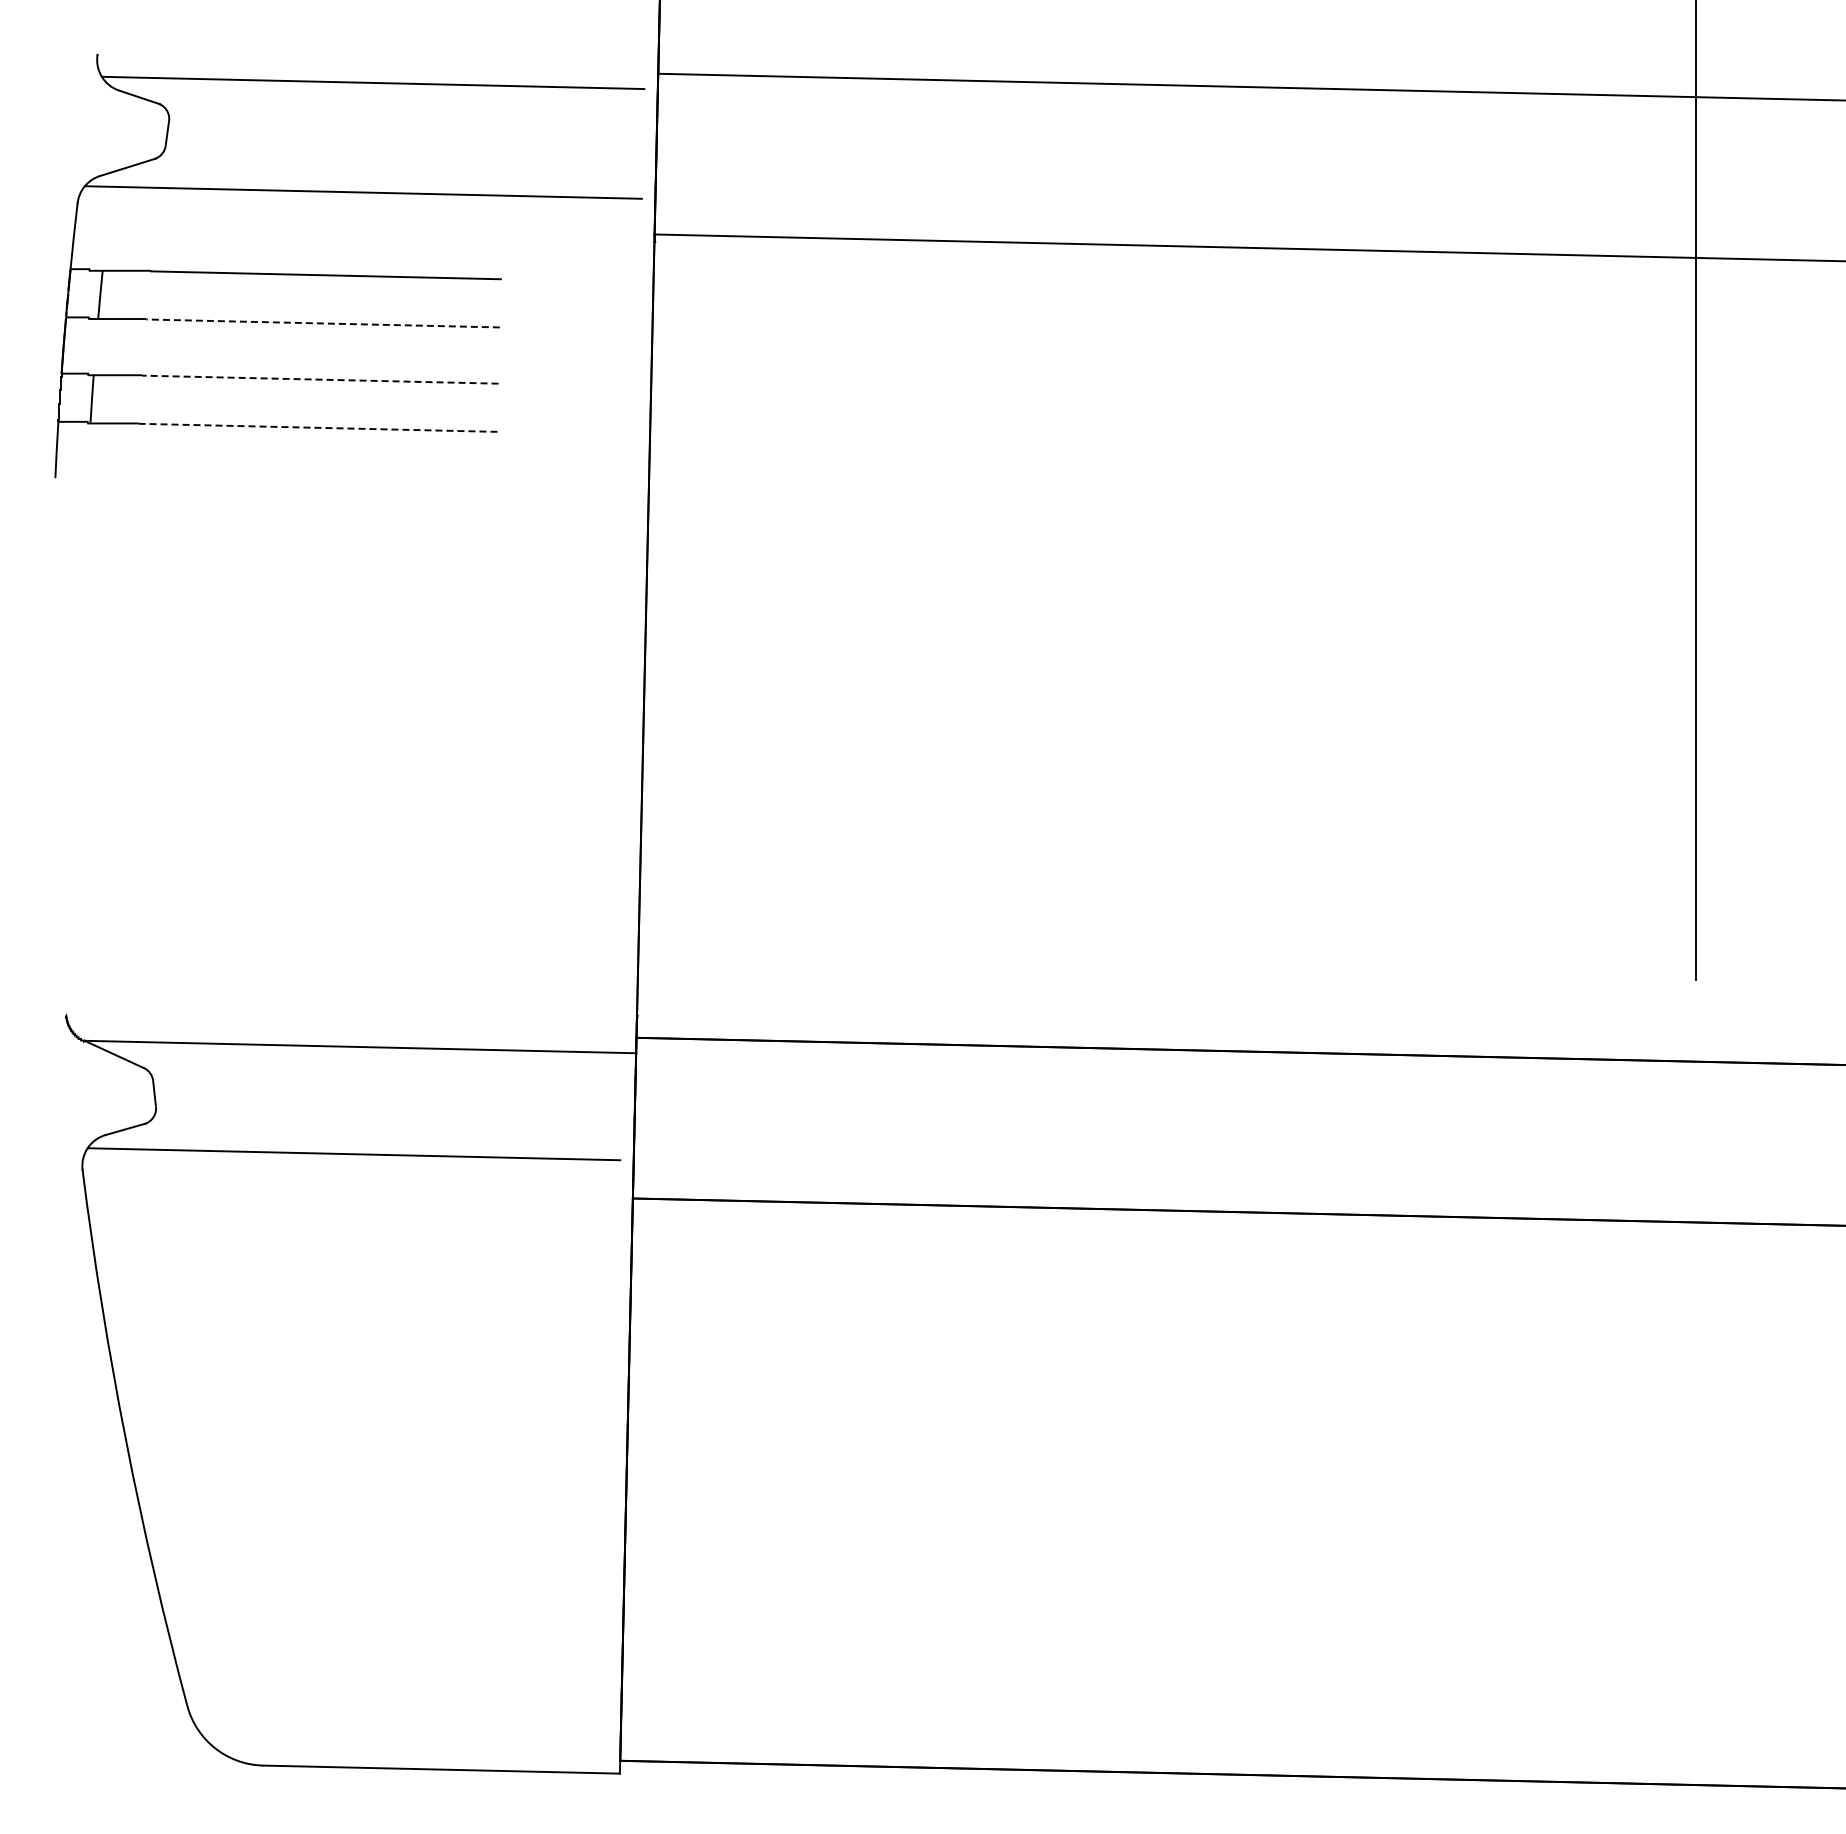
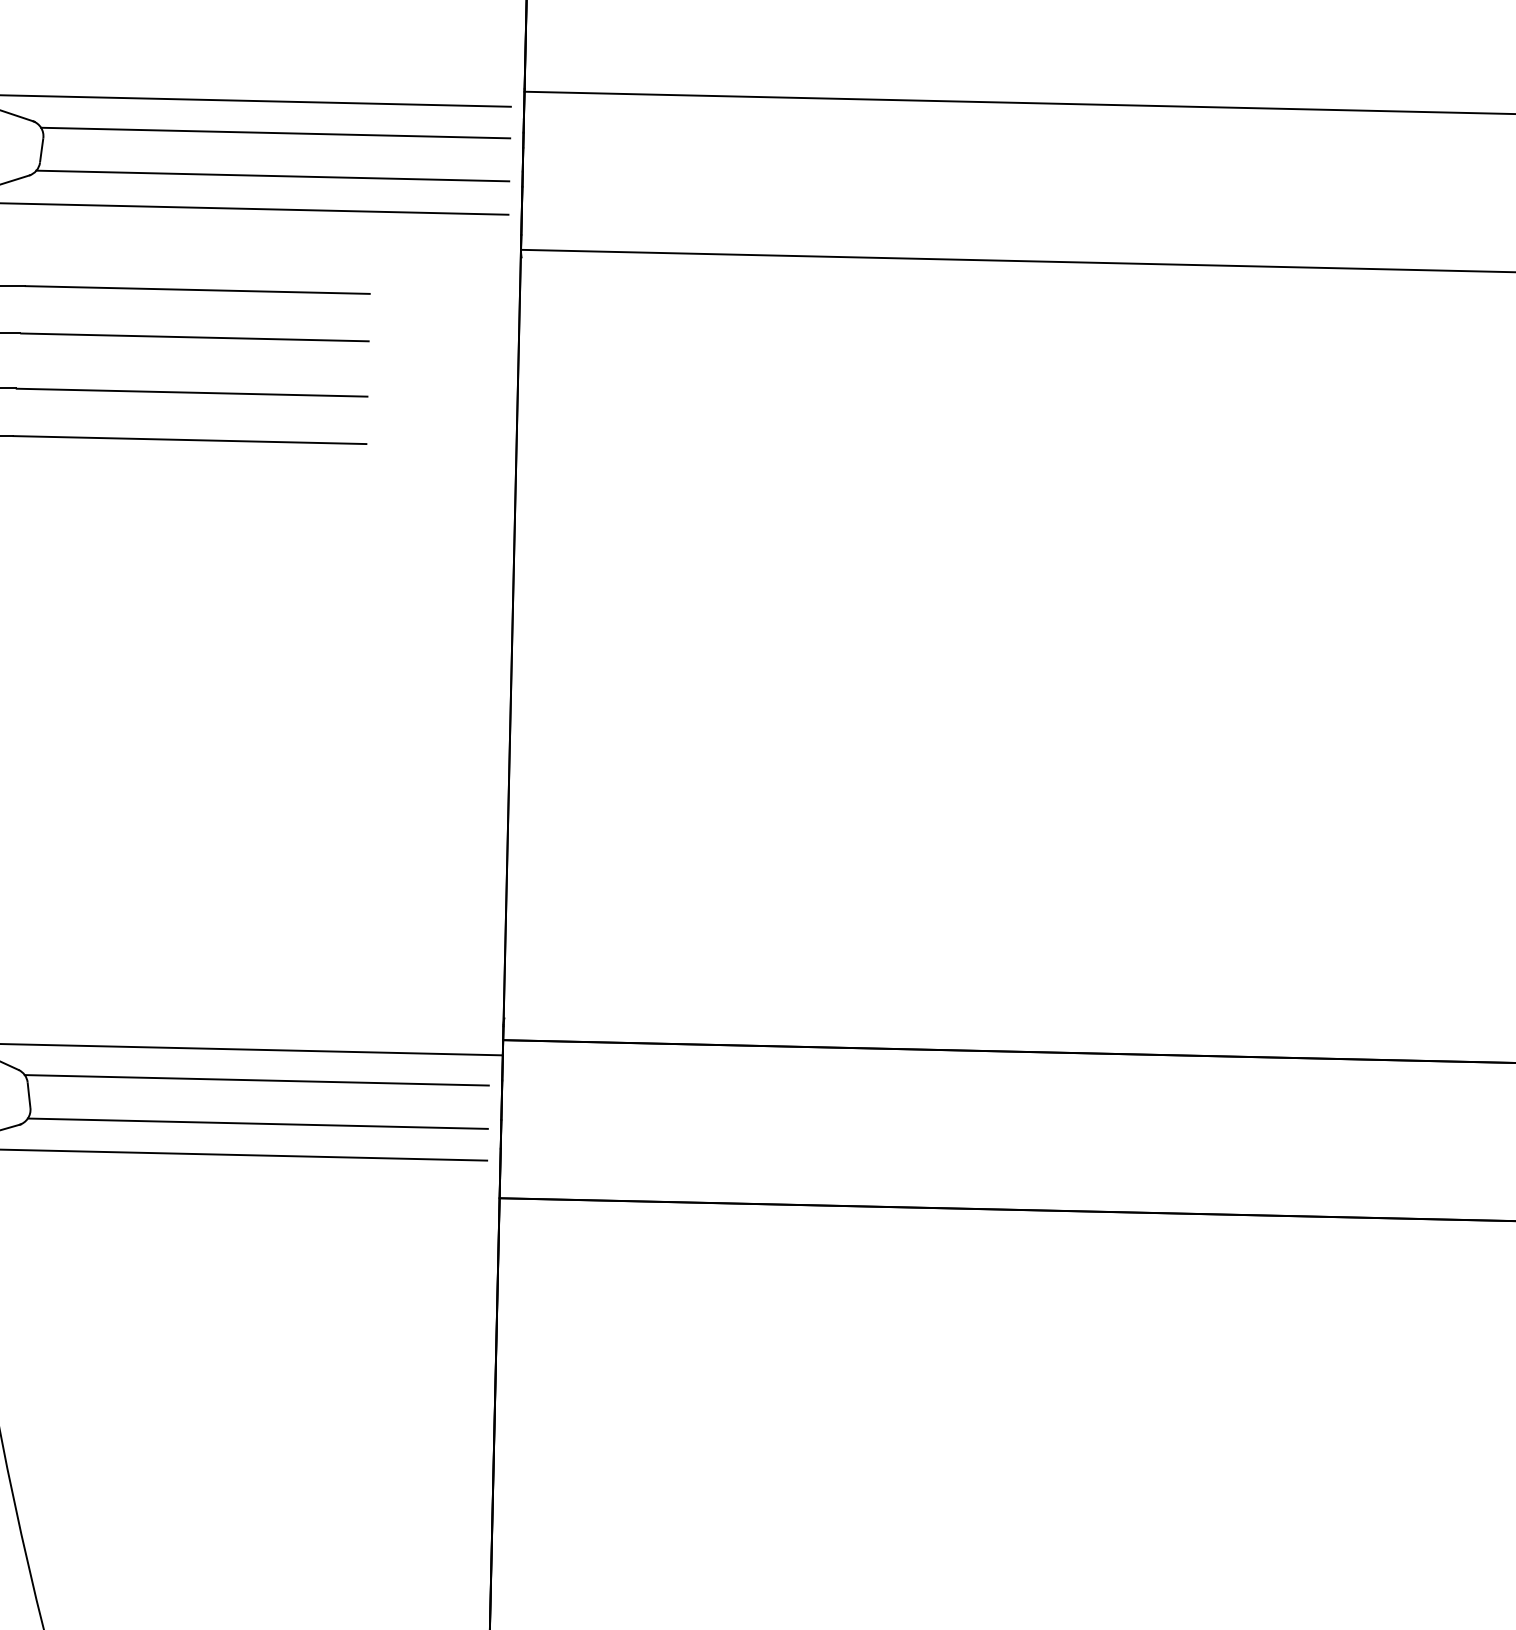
line: (404, 115) -> (274, 132), added
line: (402, 159) -> (272, 176), added
line: (323, 323) -> (195, 337), dashed -> solid
line: (319, 379) -> (191, 392), dashed -> solid
line: (317, 427) -> (189, 439), dashed -> solid
line: (385, 1078) -> (256, 1080), added
line: (386, 1122) -> (257, 1123), added

